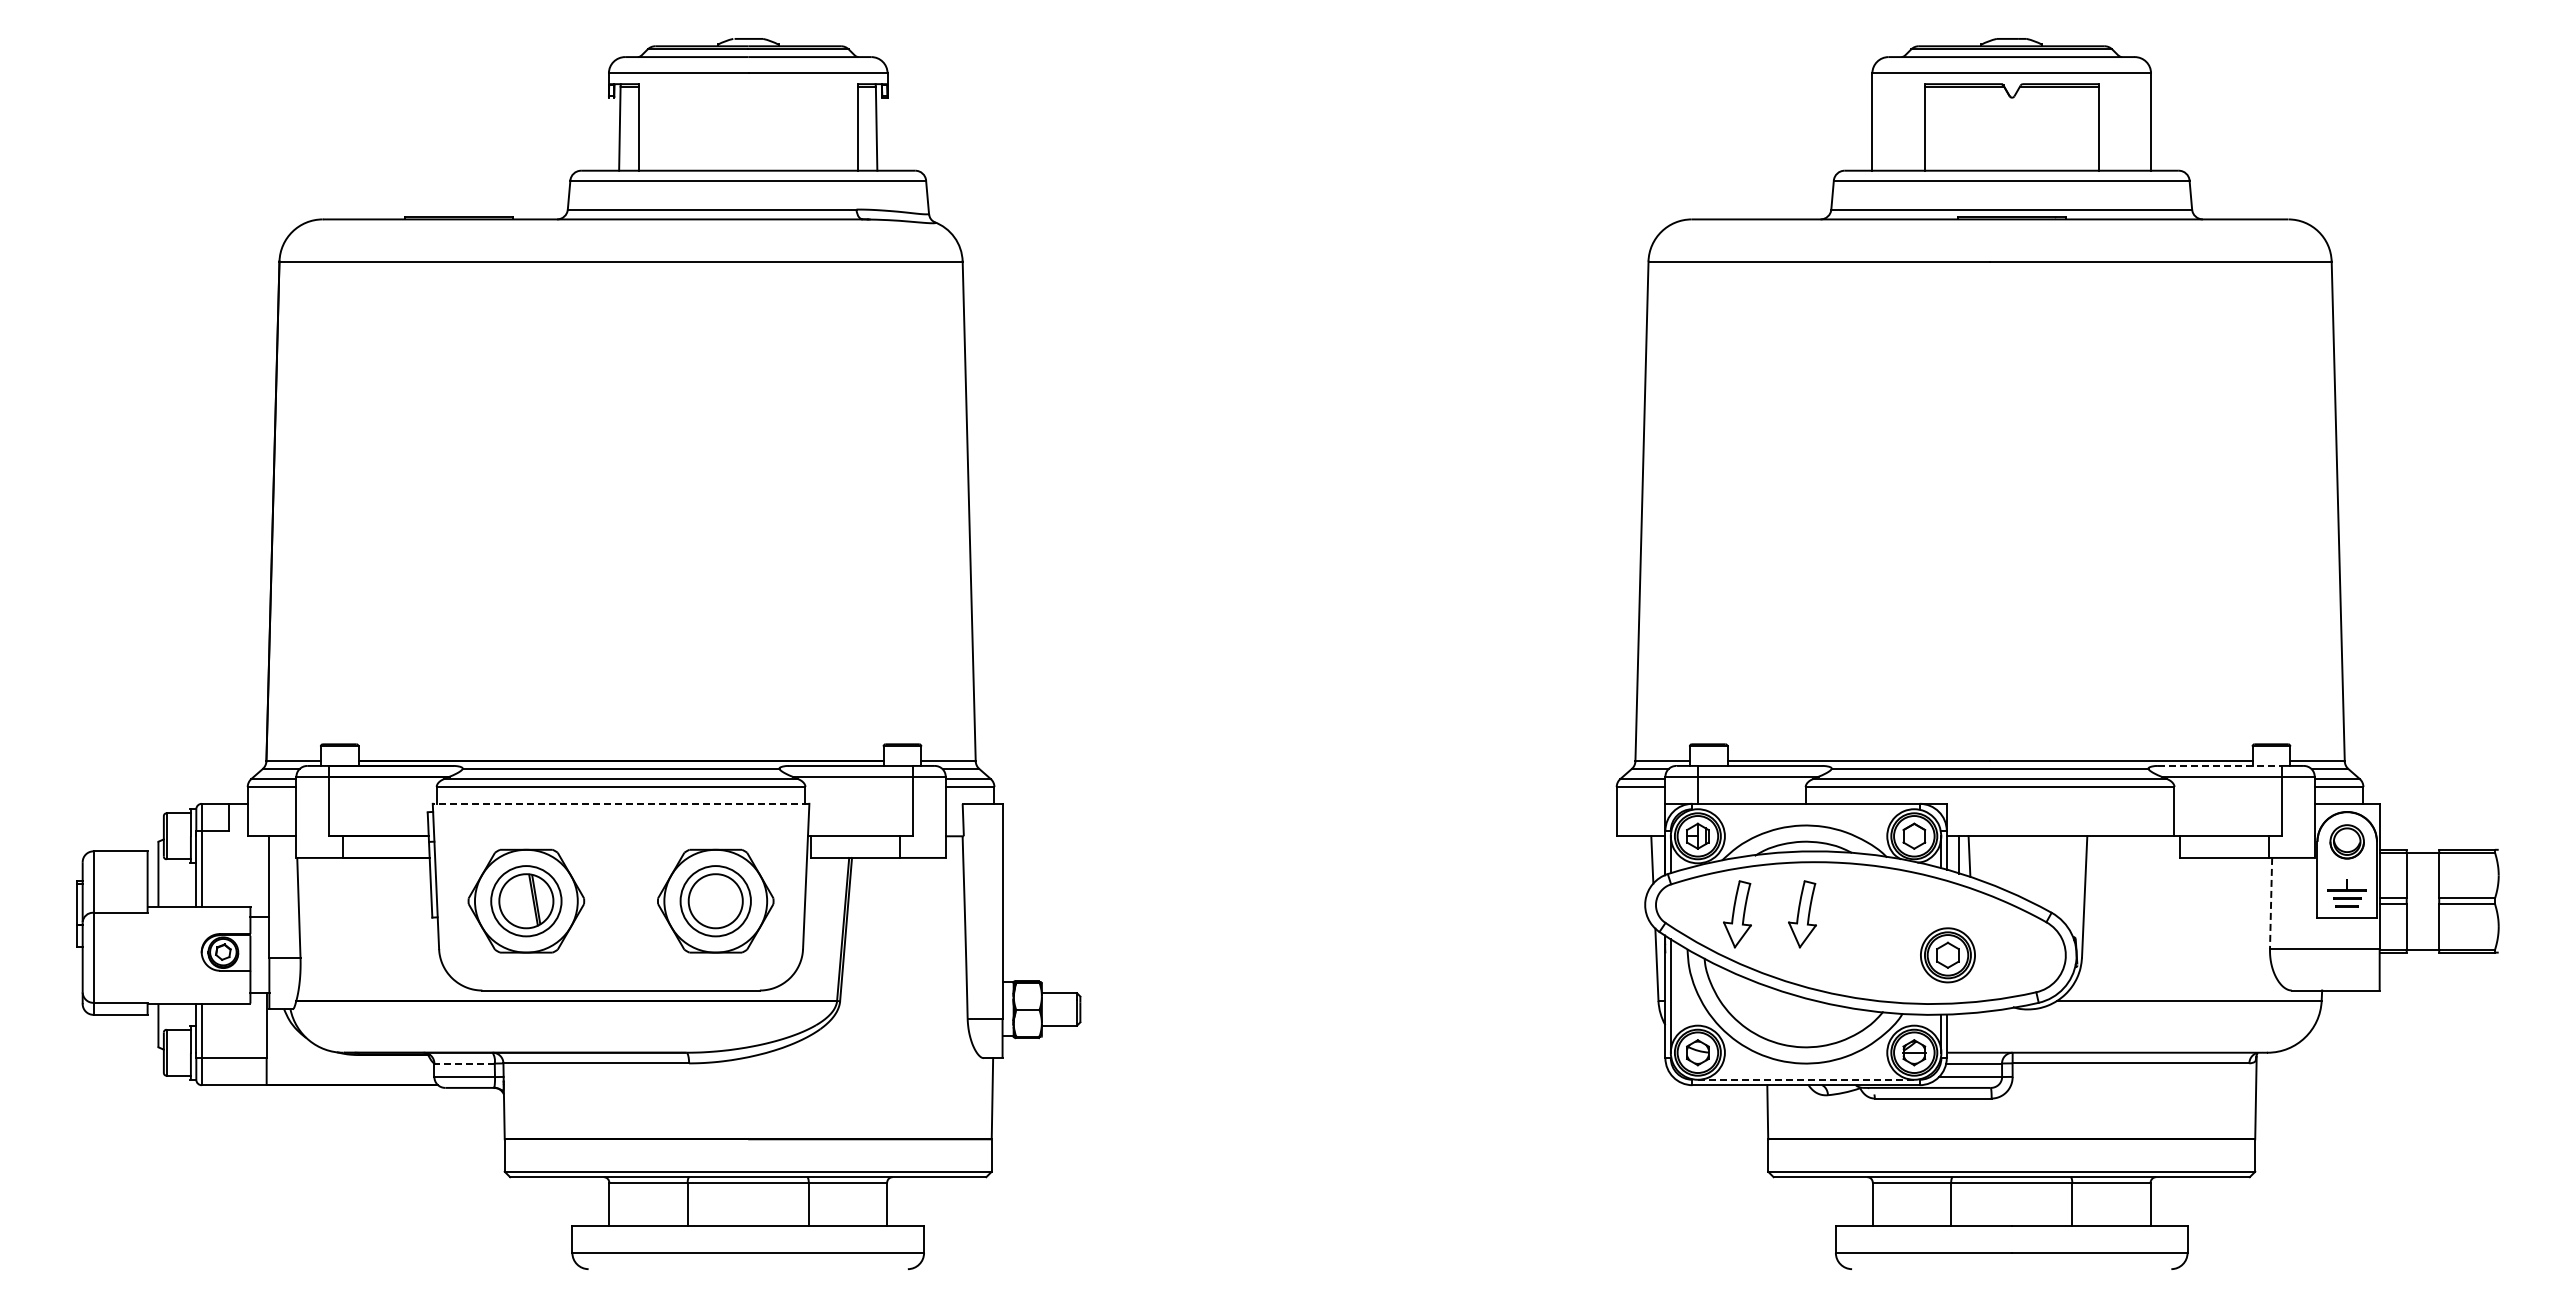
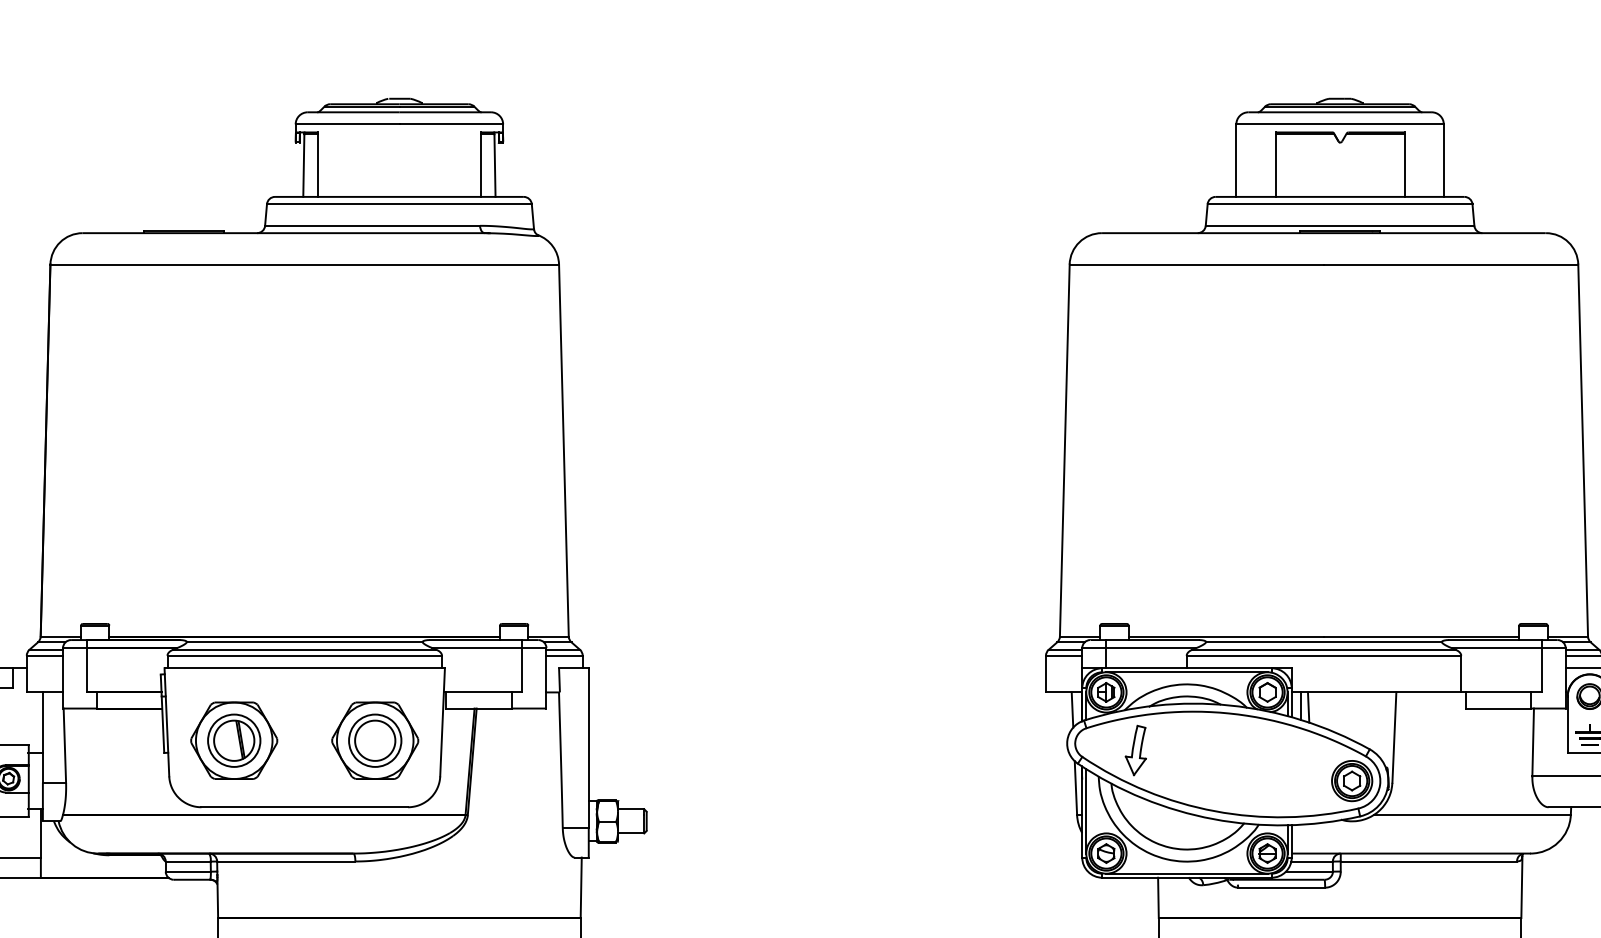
line: (2220, 765) -> (1495, 639), dashed -> solid
line: (620, 803) -> (304, 668), dashed -> solid
line: (1805, 809) -> (1186, 672), added
line: (2271, 903) -> (1533, 742), dashed -> solid
part: (1802, 914) -> (1184, 750), removed
part: (1947, 955) -> (1351, 781), moved
line: (464, 1063) -> (188, 861), dashed -> solid
line: (1806, 1079) -> (1187, 873), dashed -> solid

